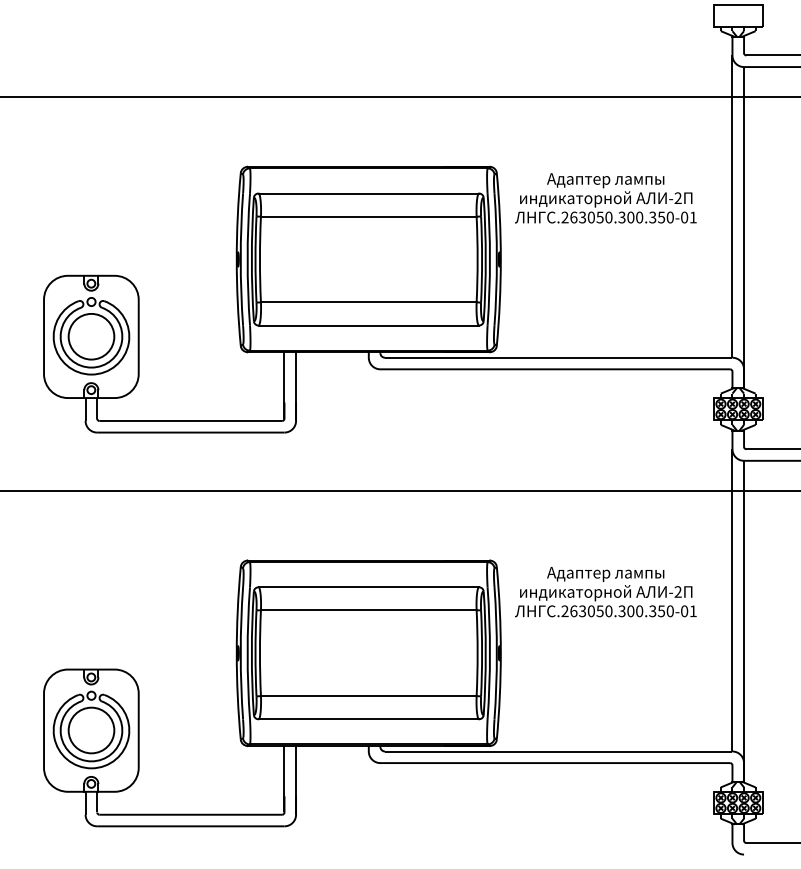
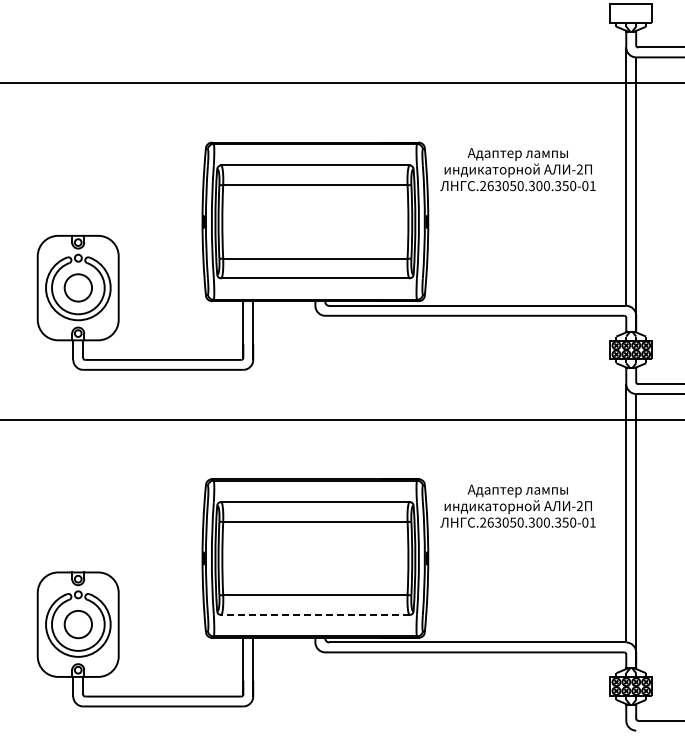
circle: (90, 336) -> (77, 287), size x0.7
line: (367, 718) -> (314, 614), solid -> dashed
circle: (90, 730) -> (77, 624), size x0.7

